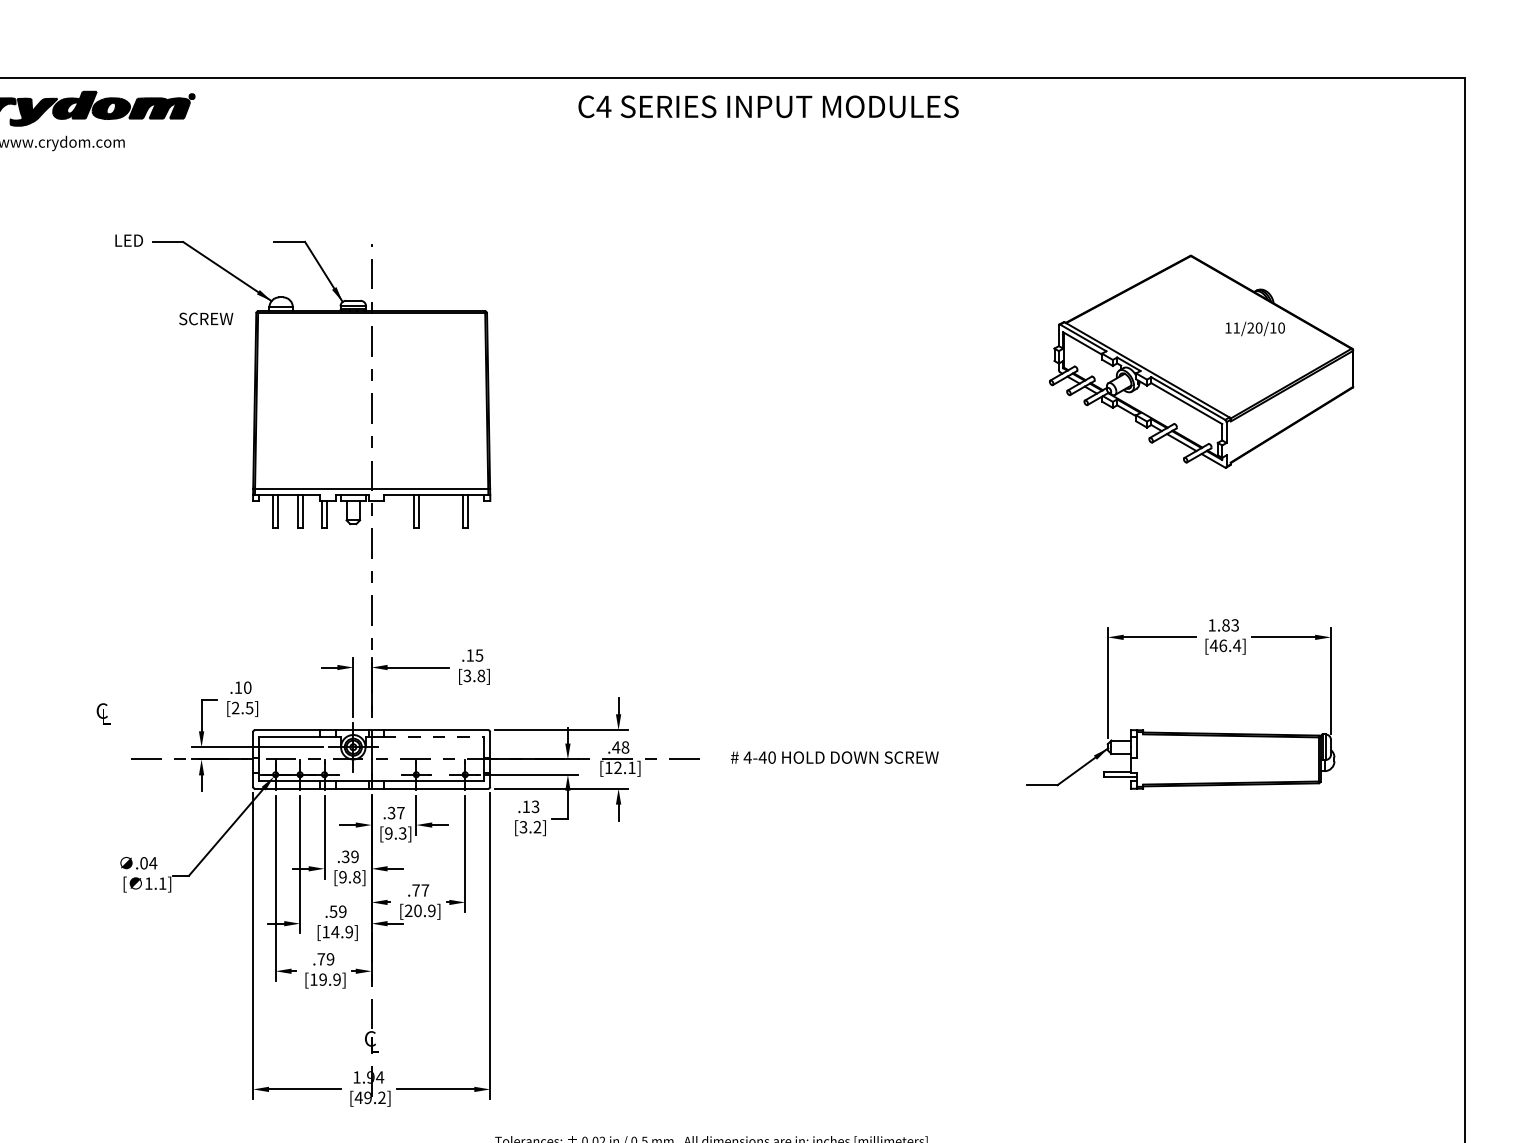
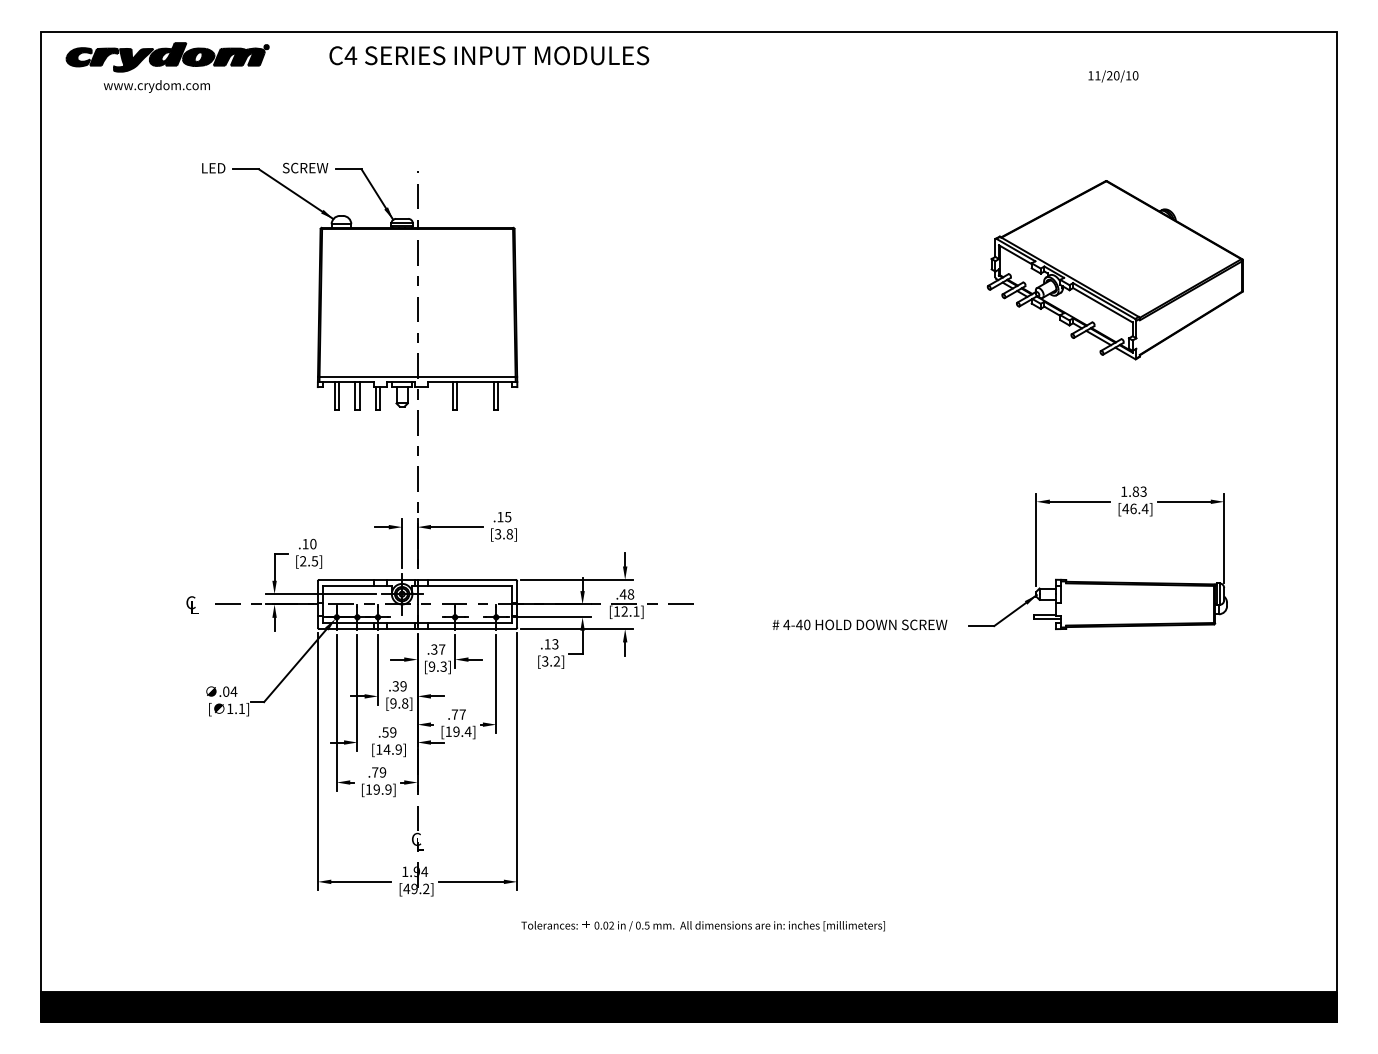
text: (768, 106) -> (489, 55), moved
text: (206, 318) -> (305, 167), moved
text: (1255, 328) -> (1113, 76), moved
text: (103, 713) -> (192, 604), moved
line: (434, 736) -> (470, 585), dashed -> solid
text: (834, 757) -> (859, 624), moved
text: (420, 910) -> (458, 731), [20.9] -> [19.4]

